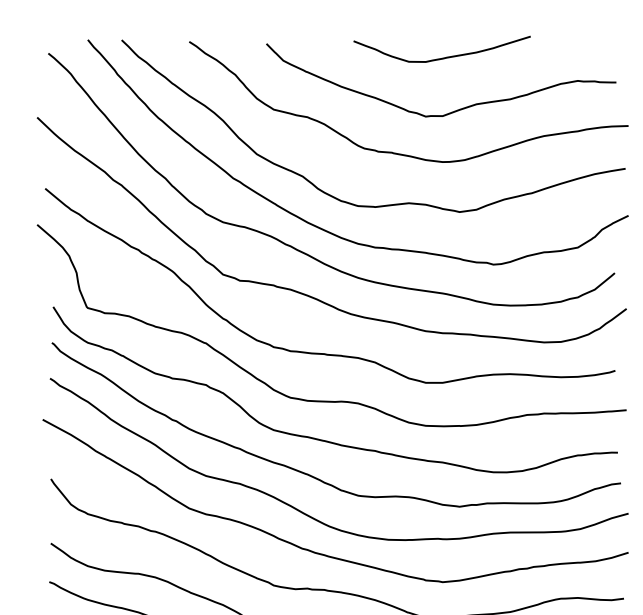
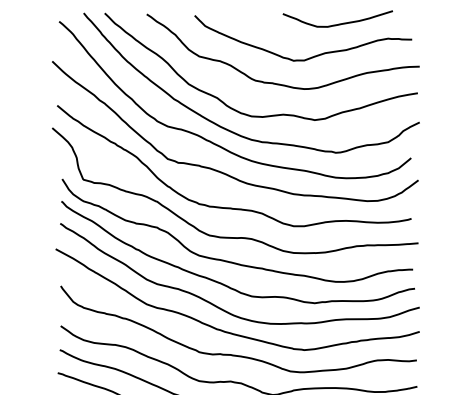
curve: (443, 56) -> (338, 23), moved

